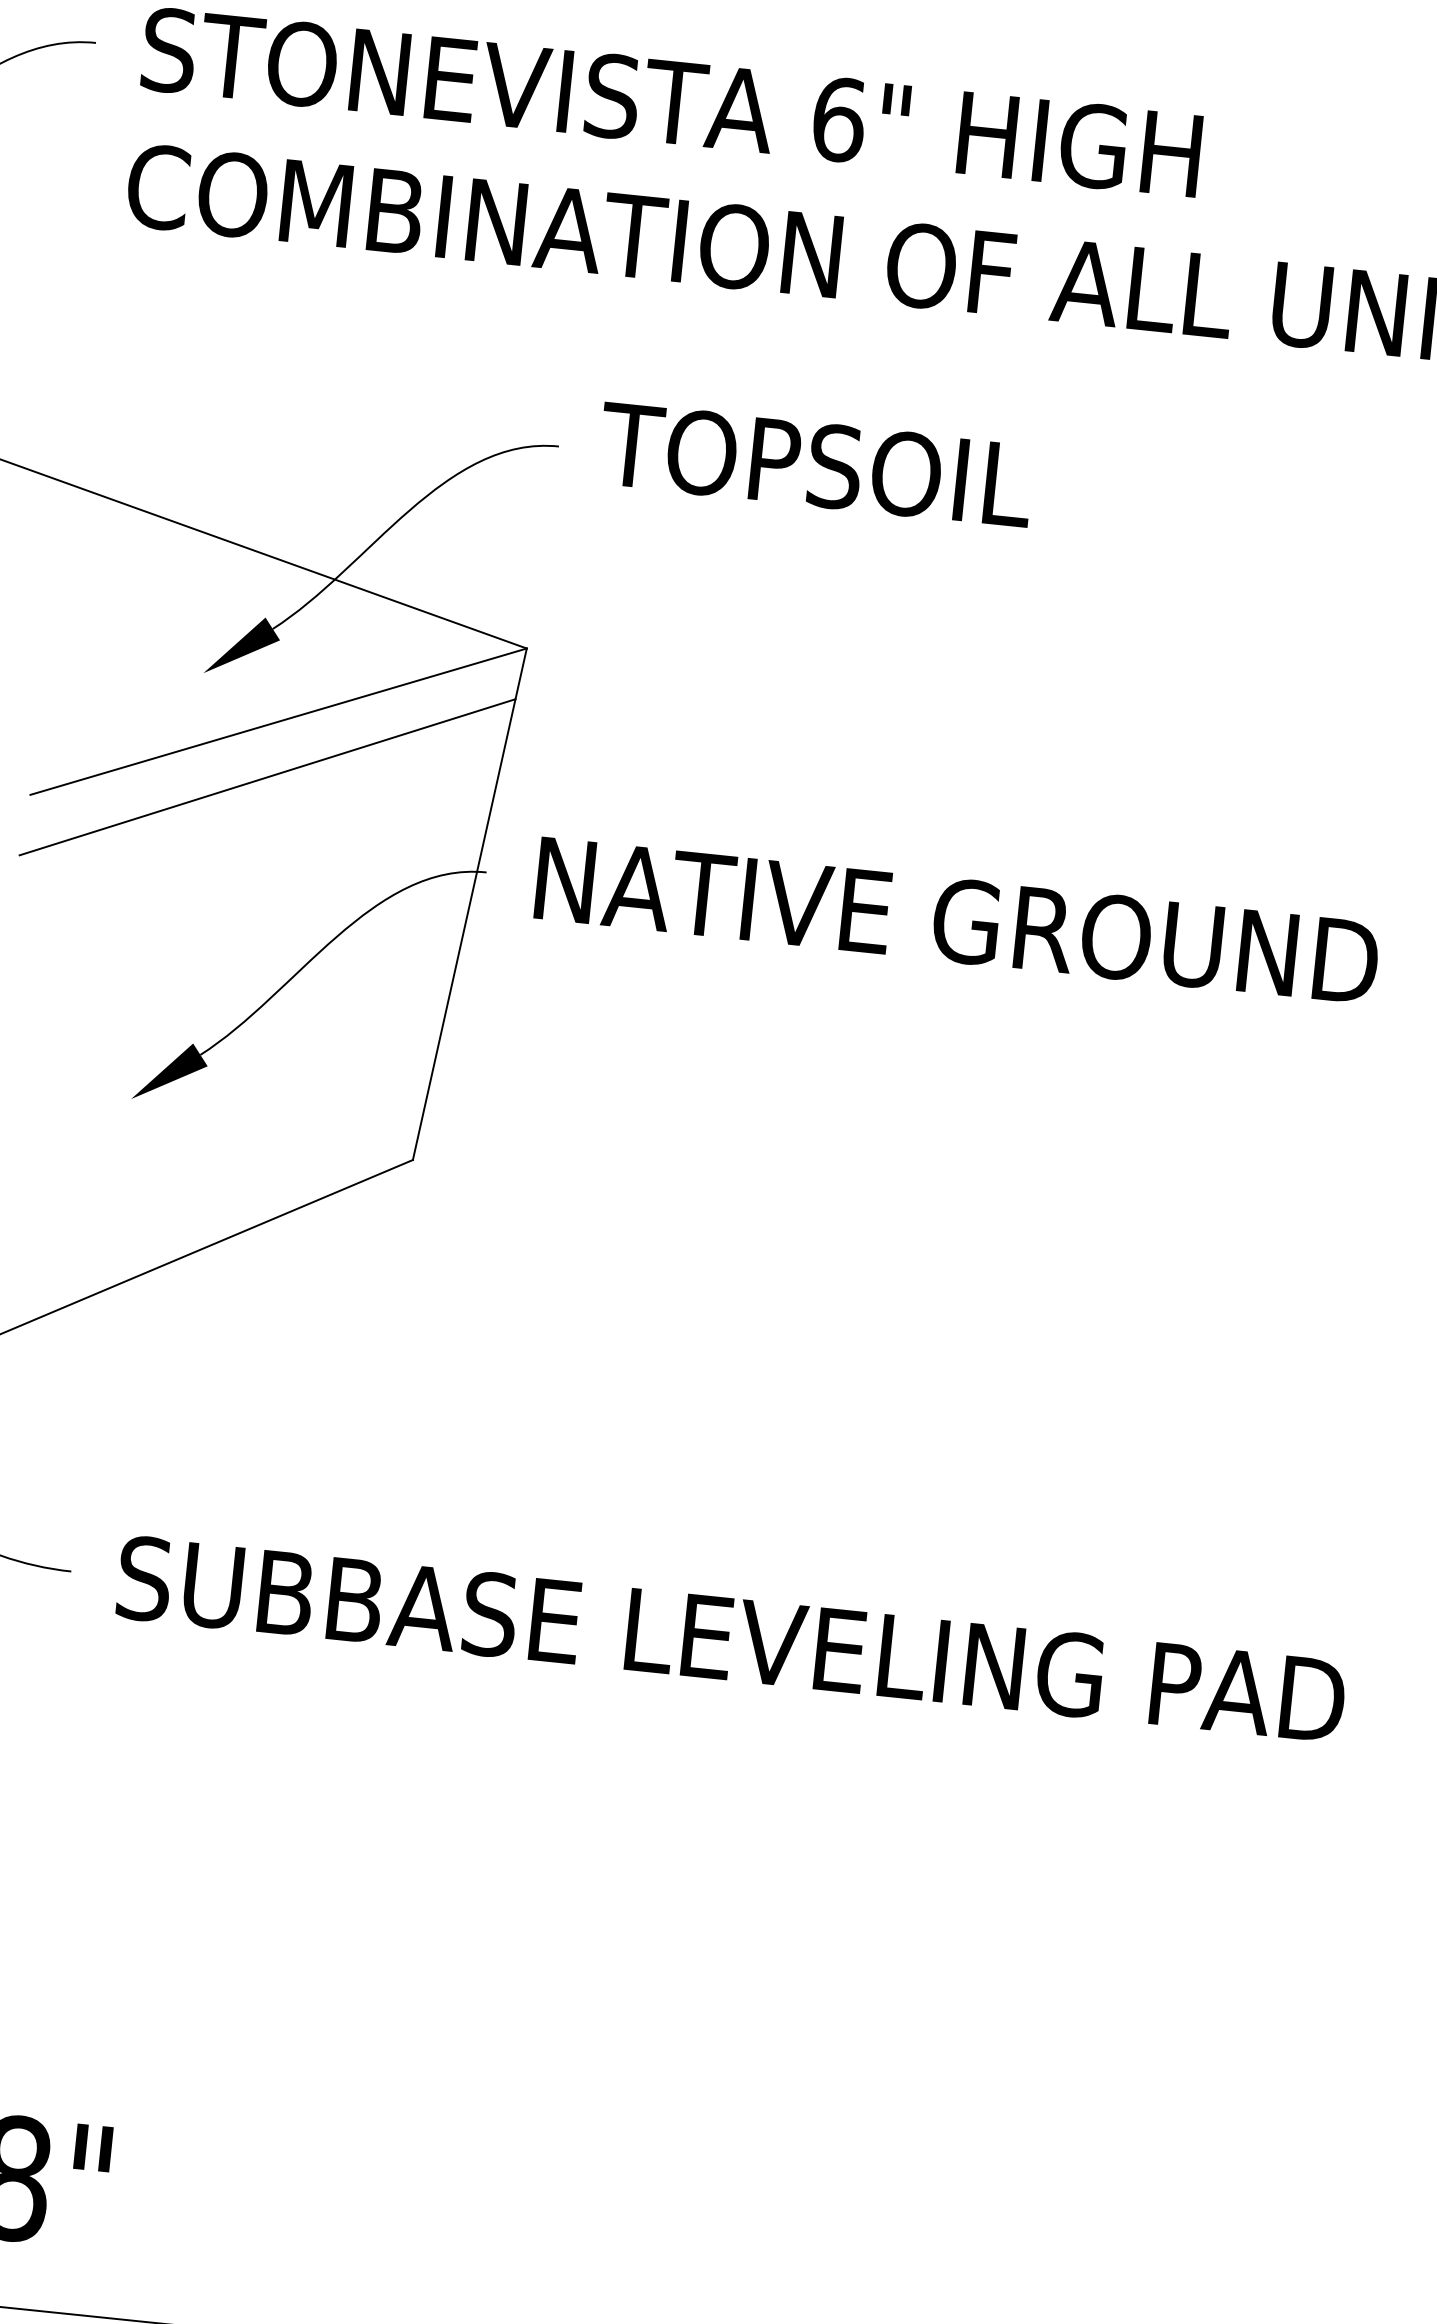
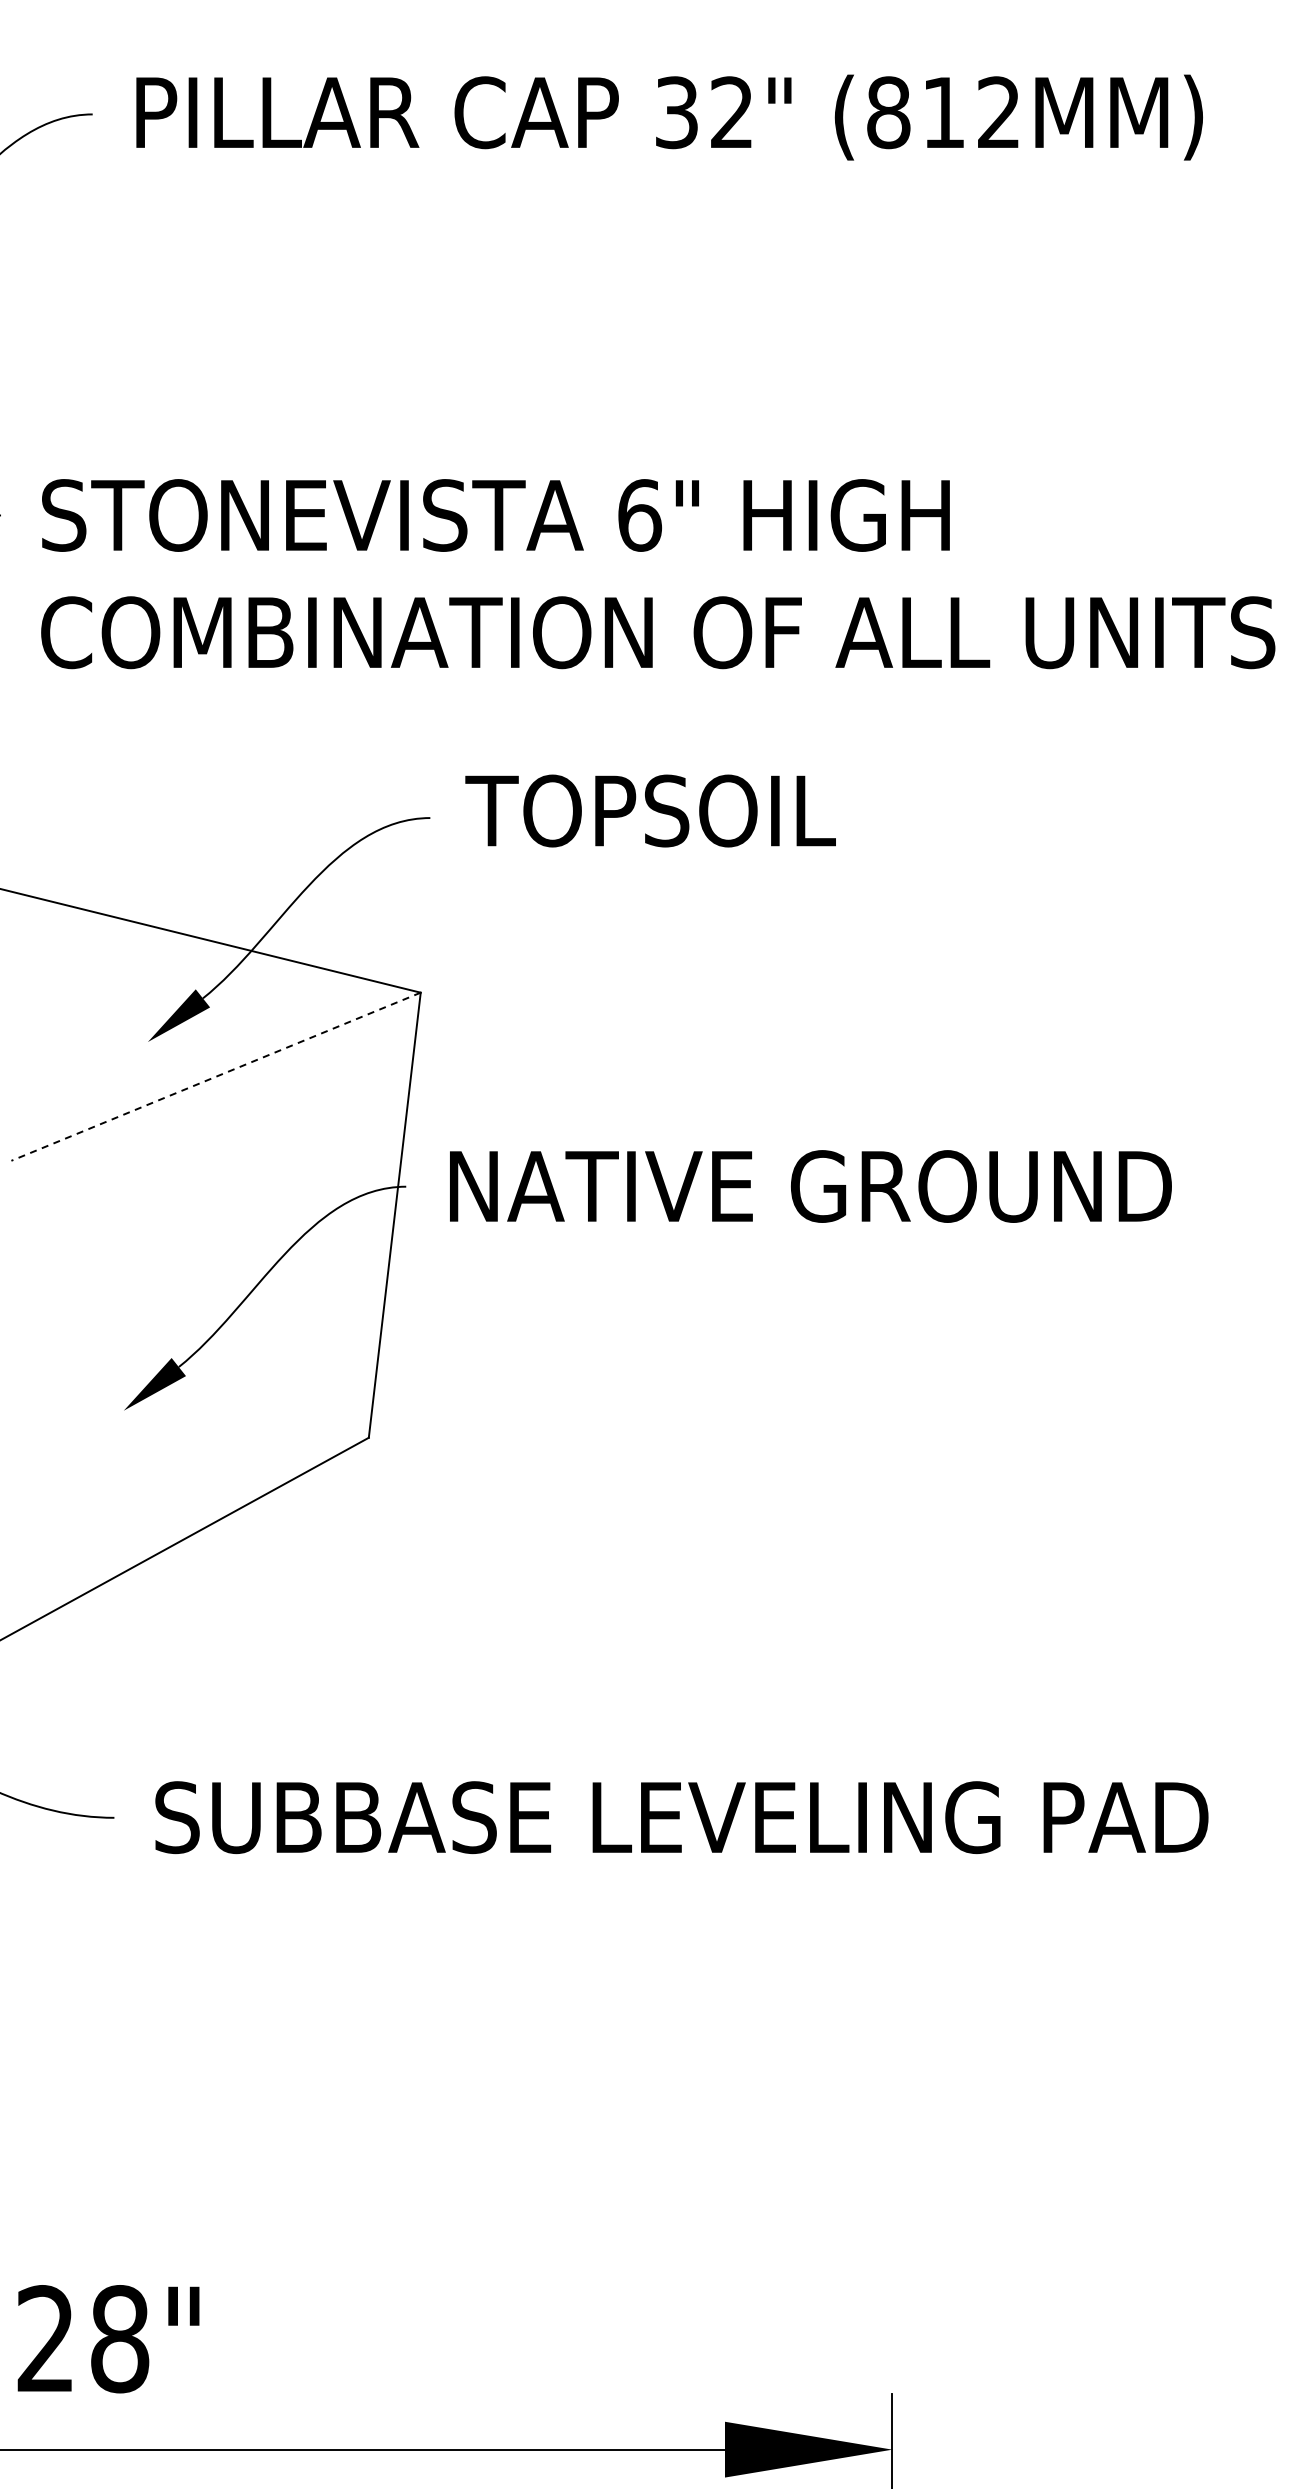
line: (277, 721) -> (215, 1076), solid -> dashed
line: (267, 776) -> (211, 1124), removed

